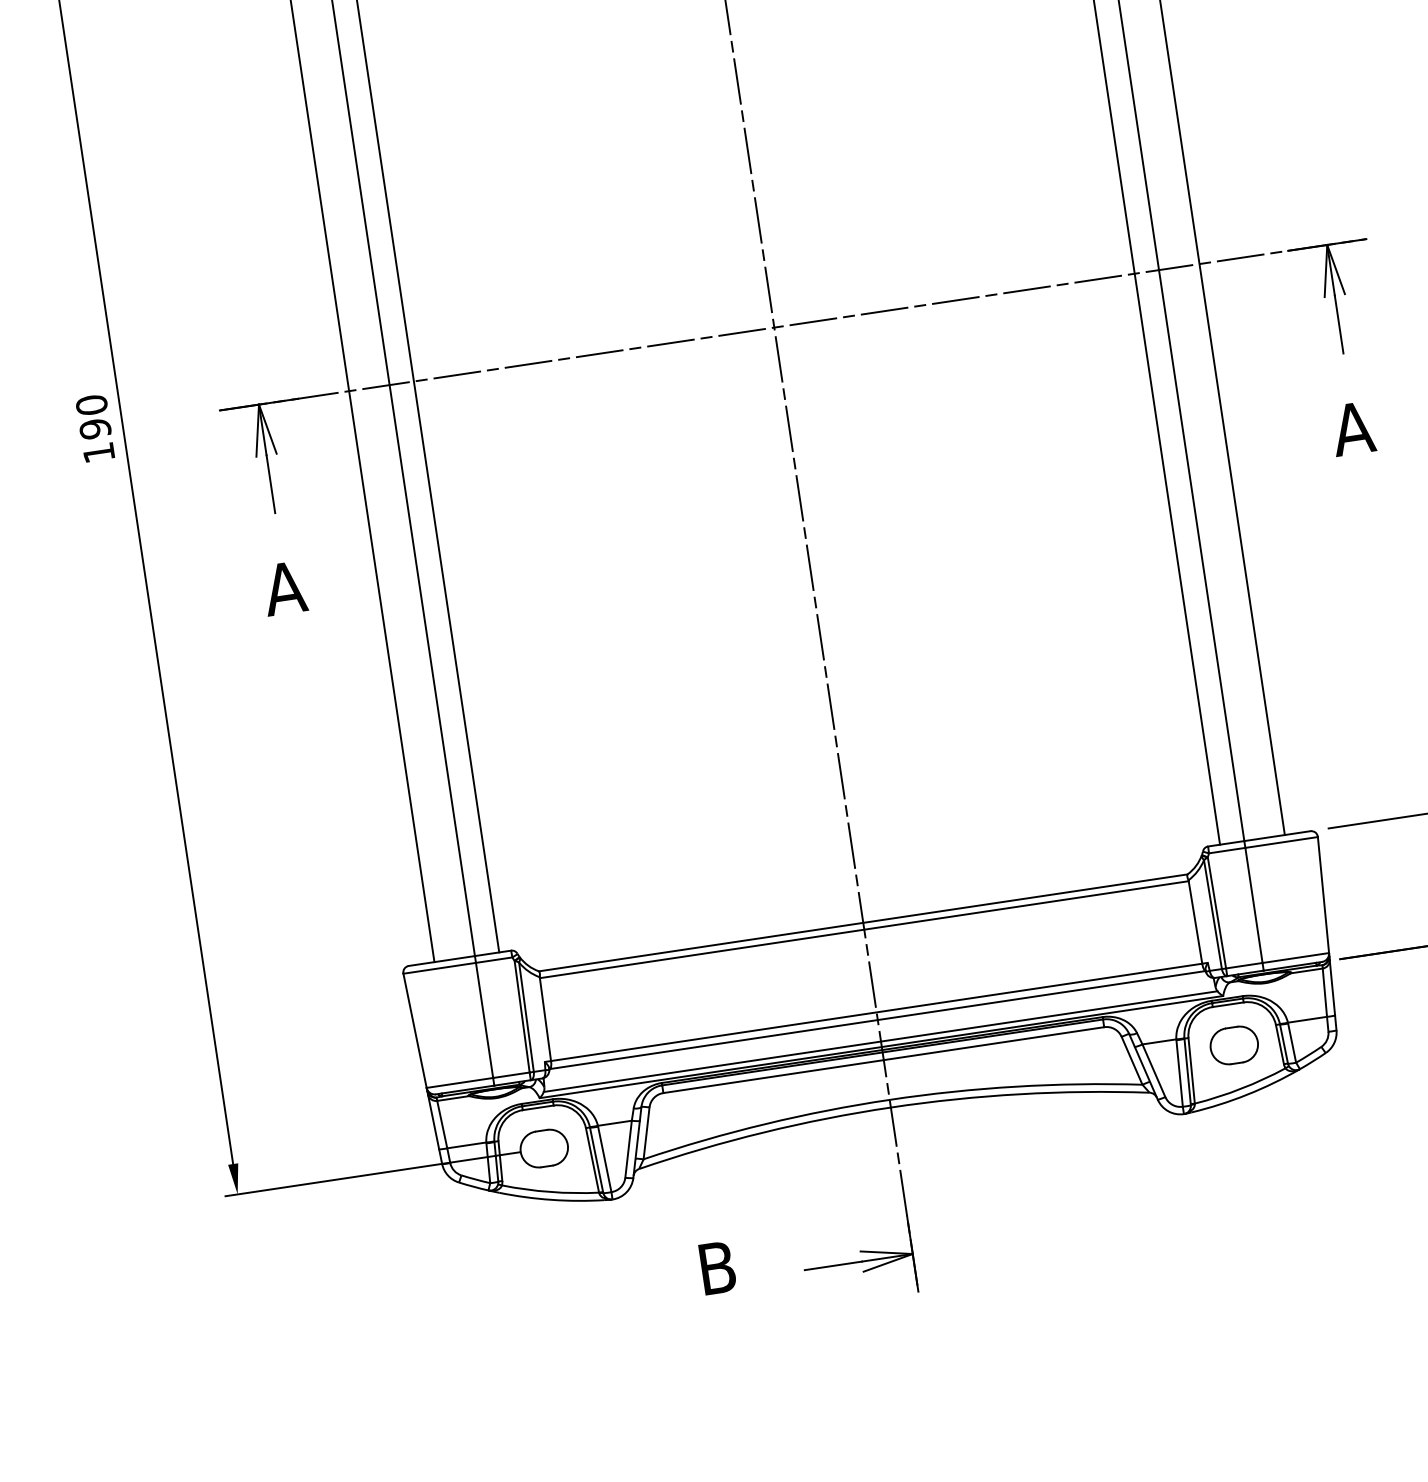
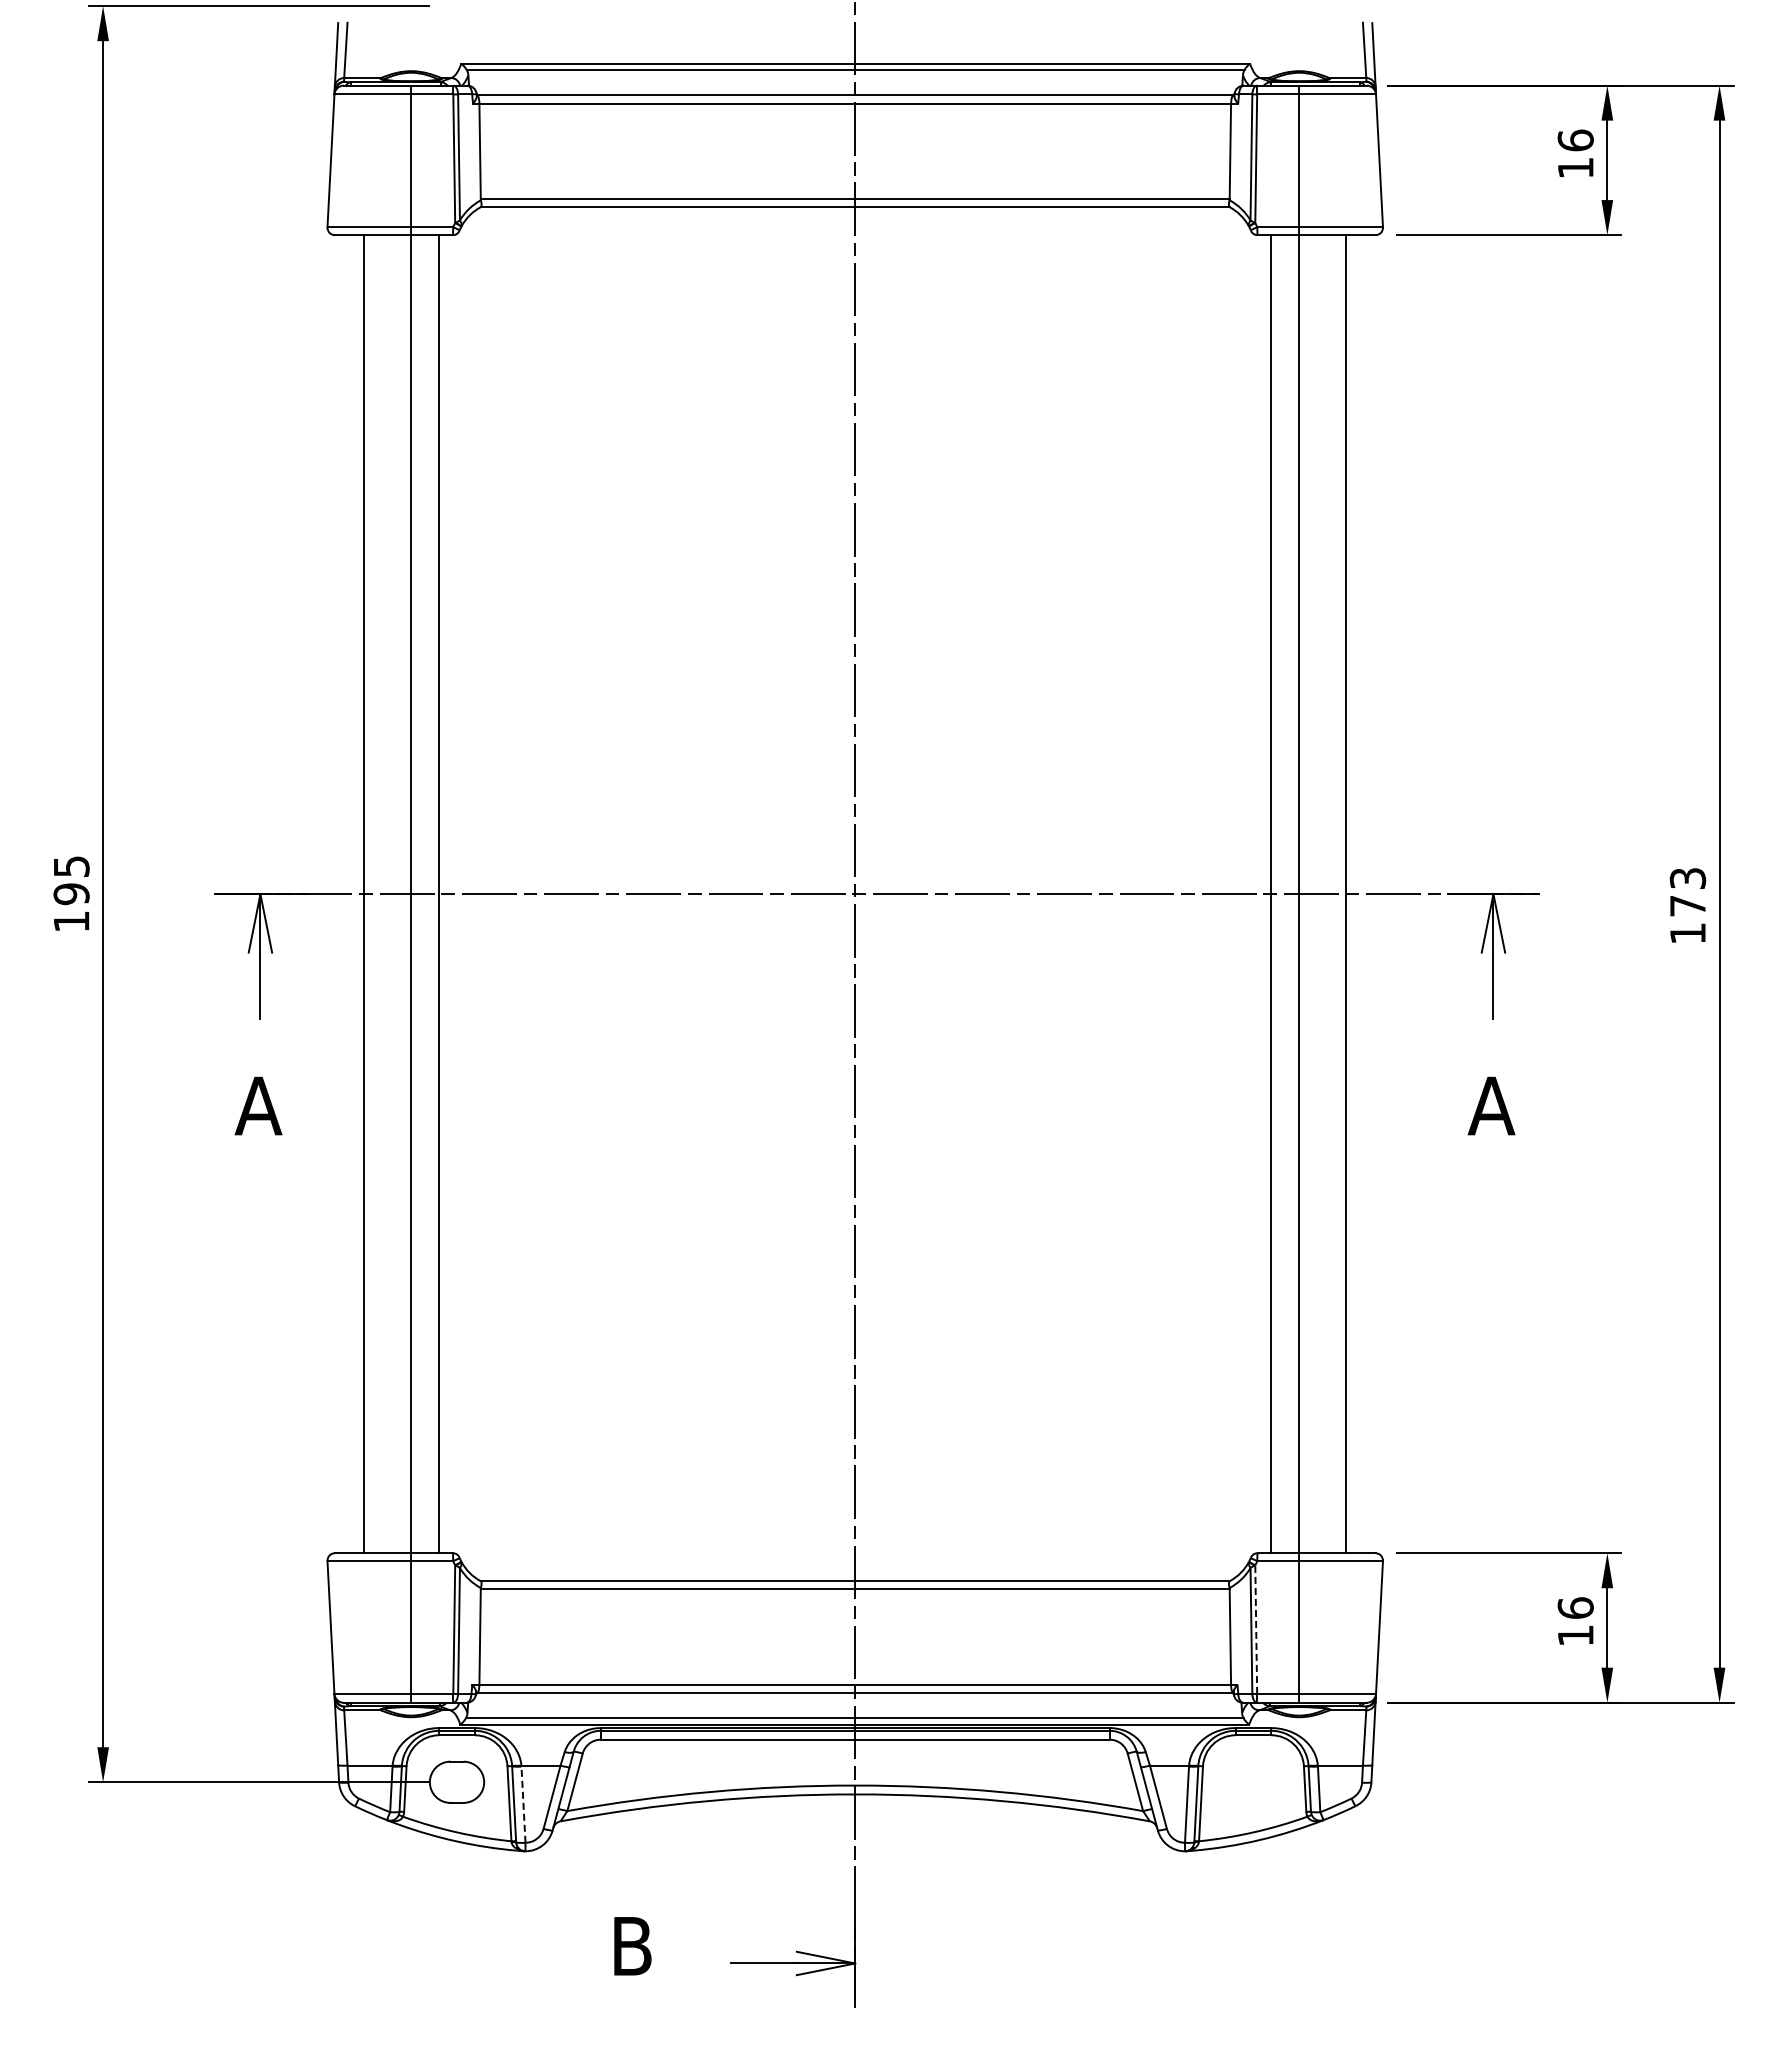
text: (91, 405) -> (71, 866), 190 -> 195
line: (1217, 912) -> (1256, 1629), solid -> dashed
part: (1234, 1044) -> (1253, 1781), removed
line: (604, 1159) -> (523, 1804), solid -> dashed

